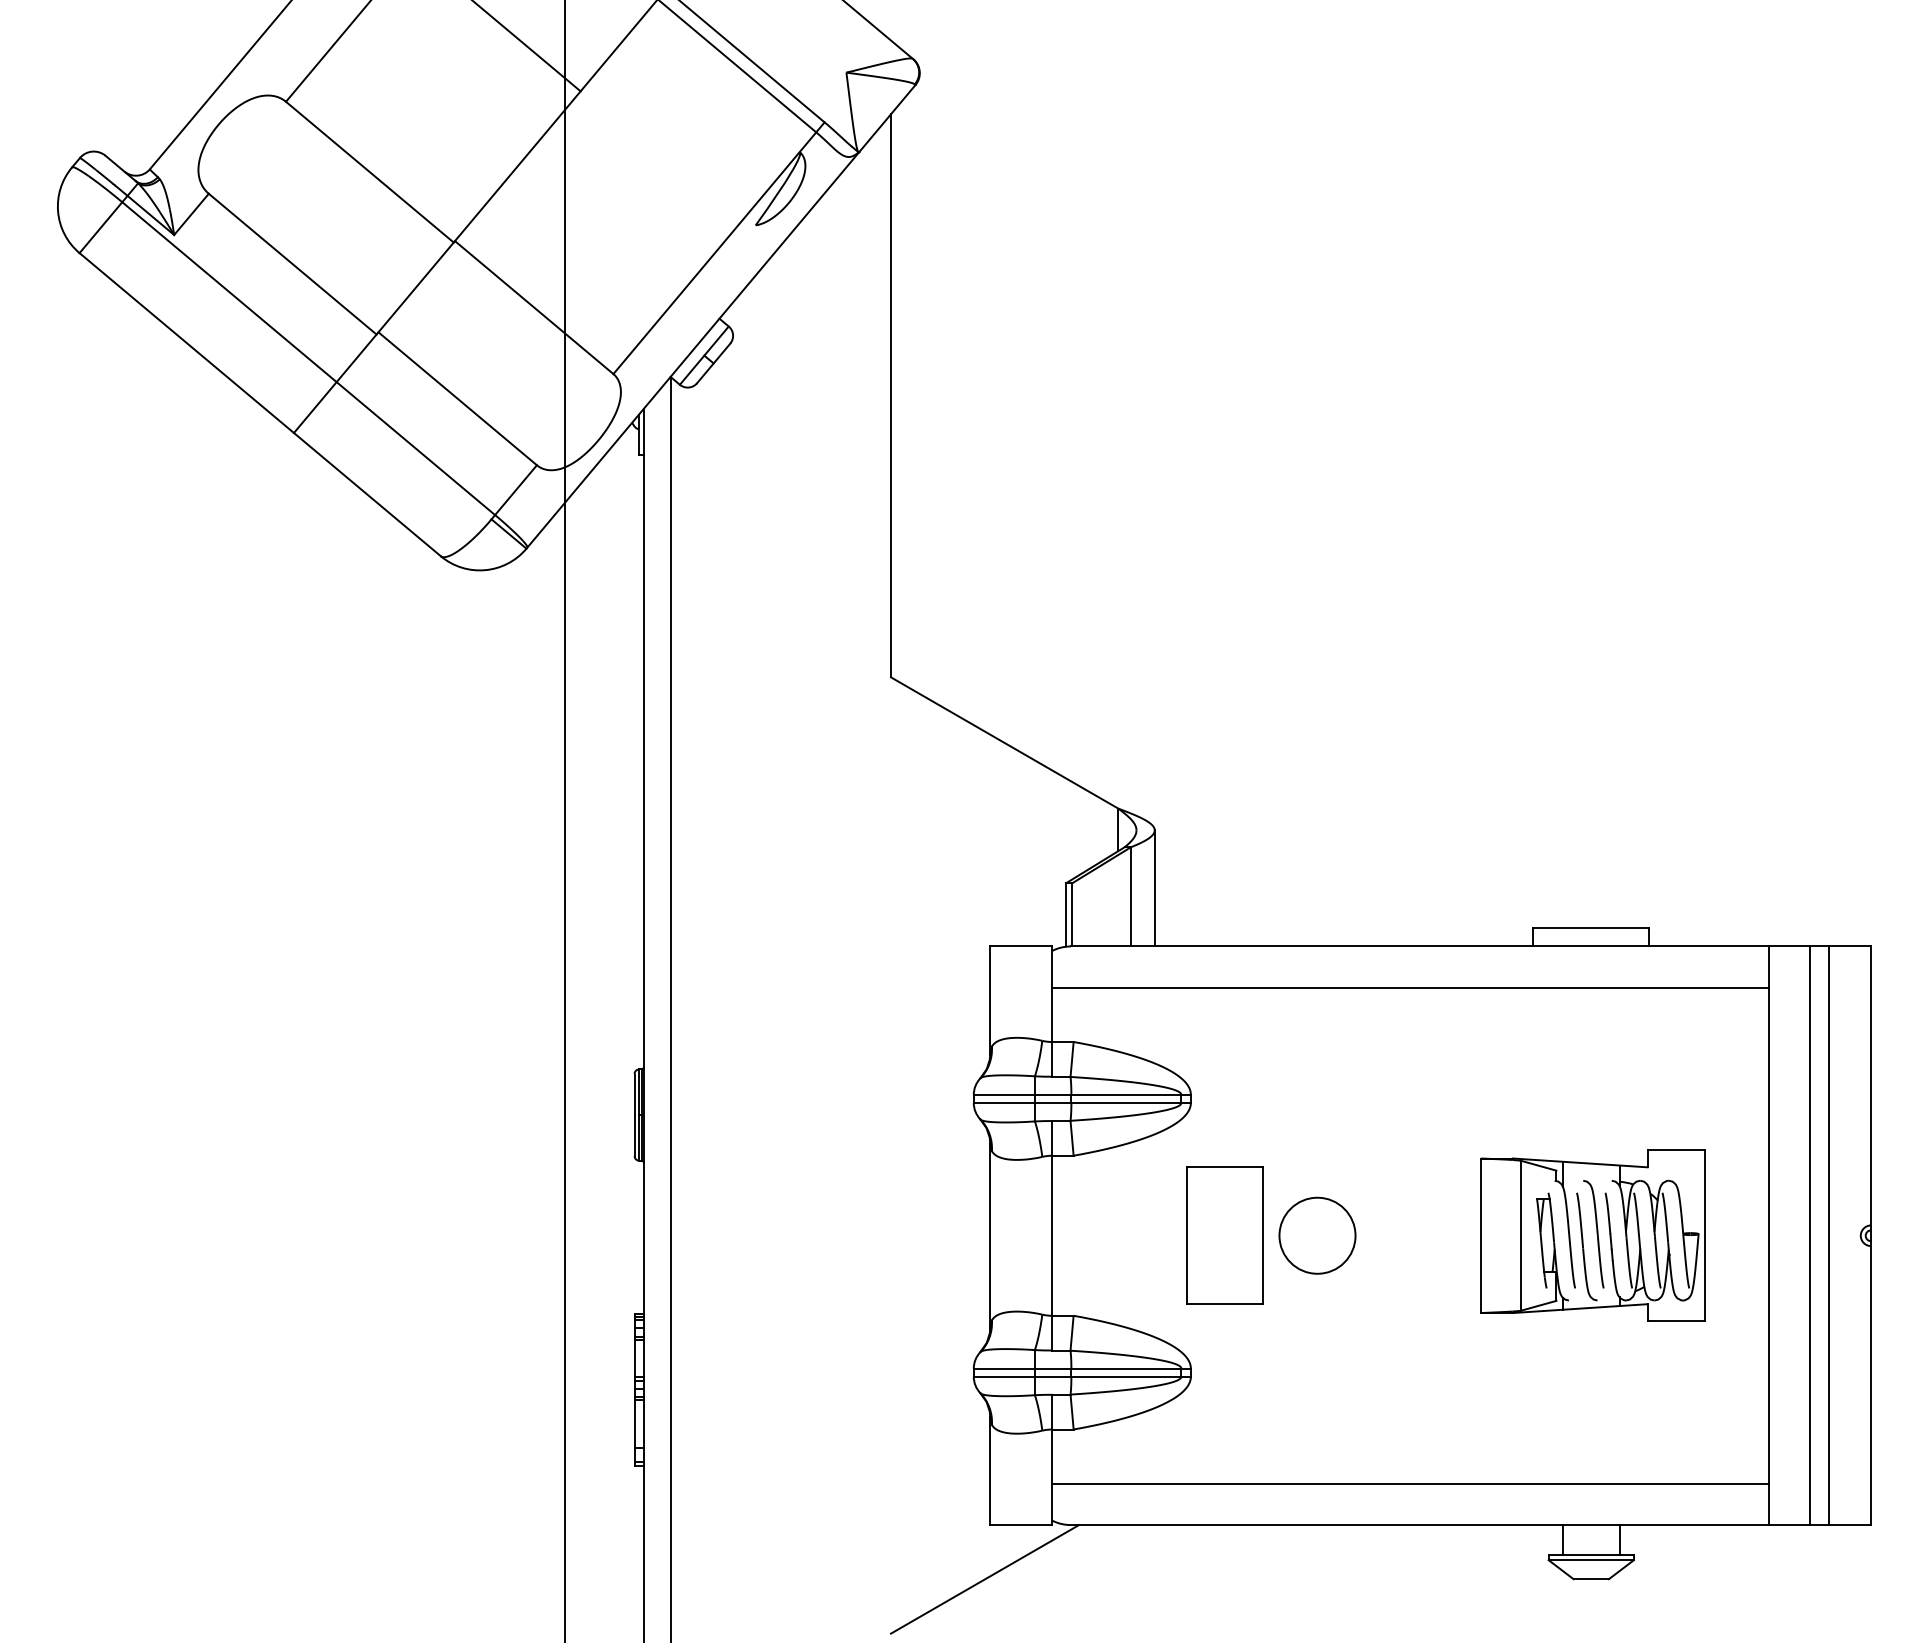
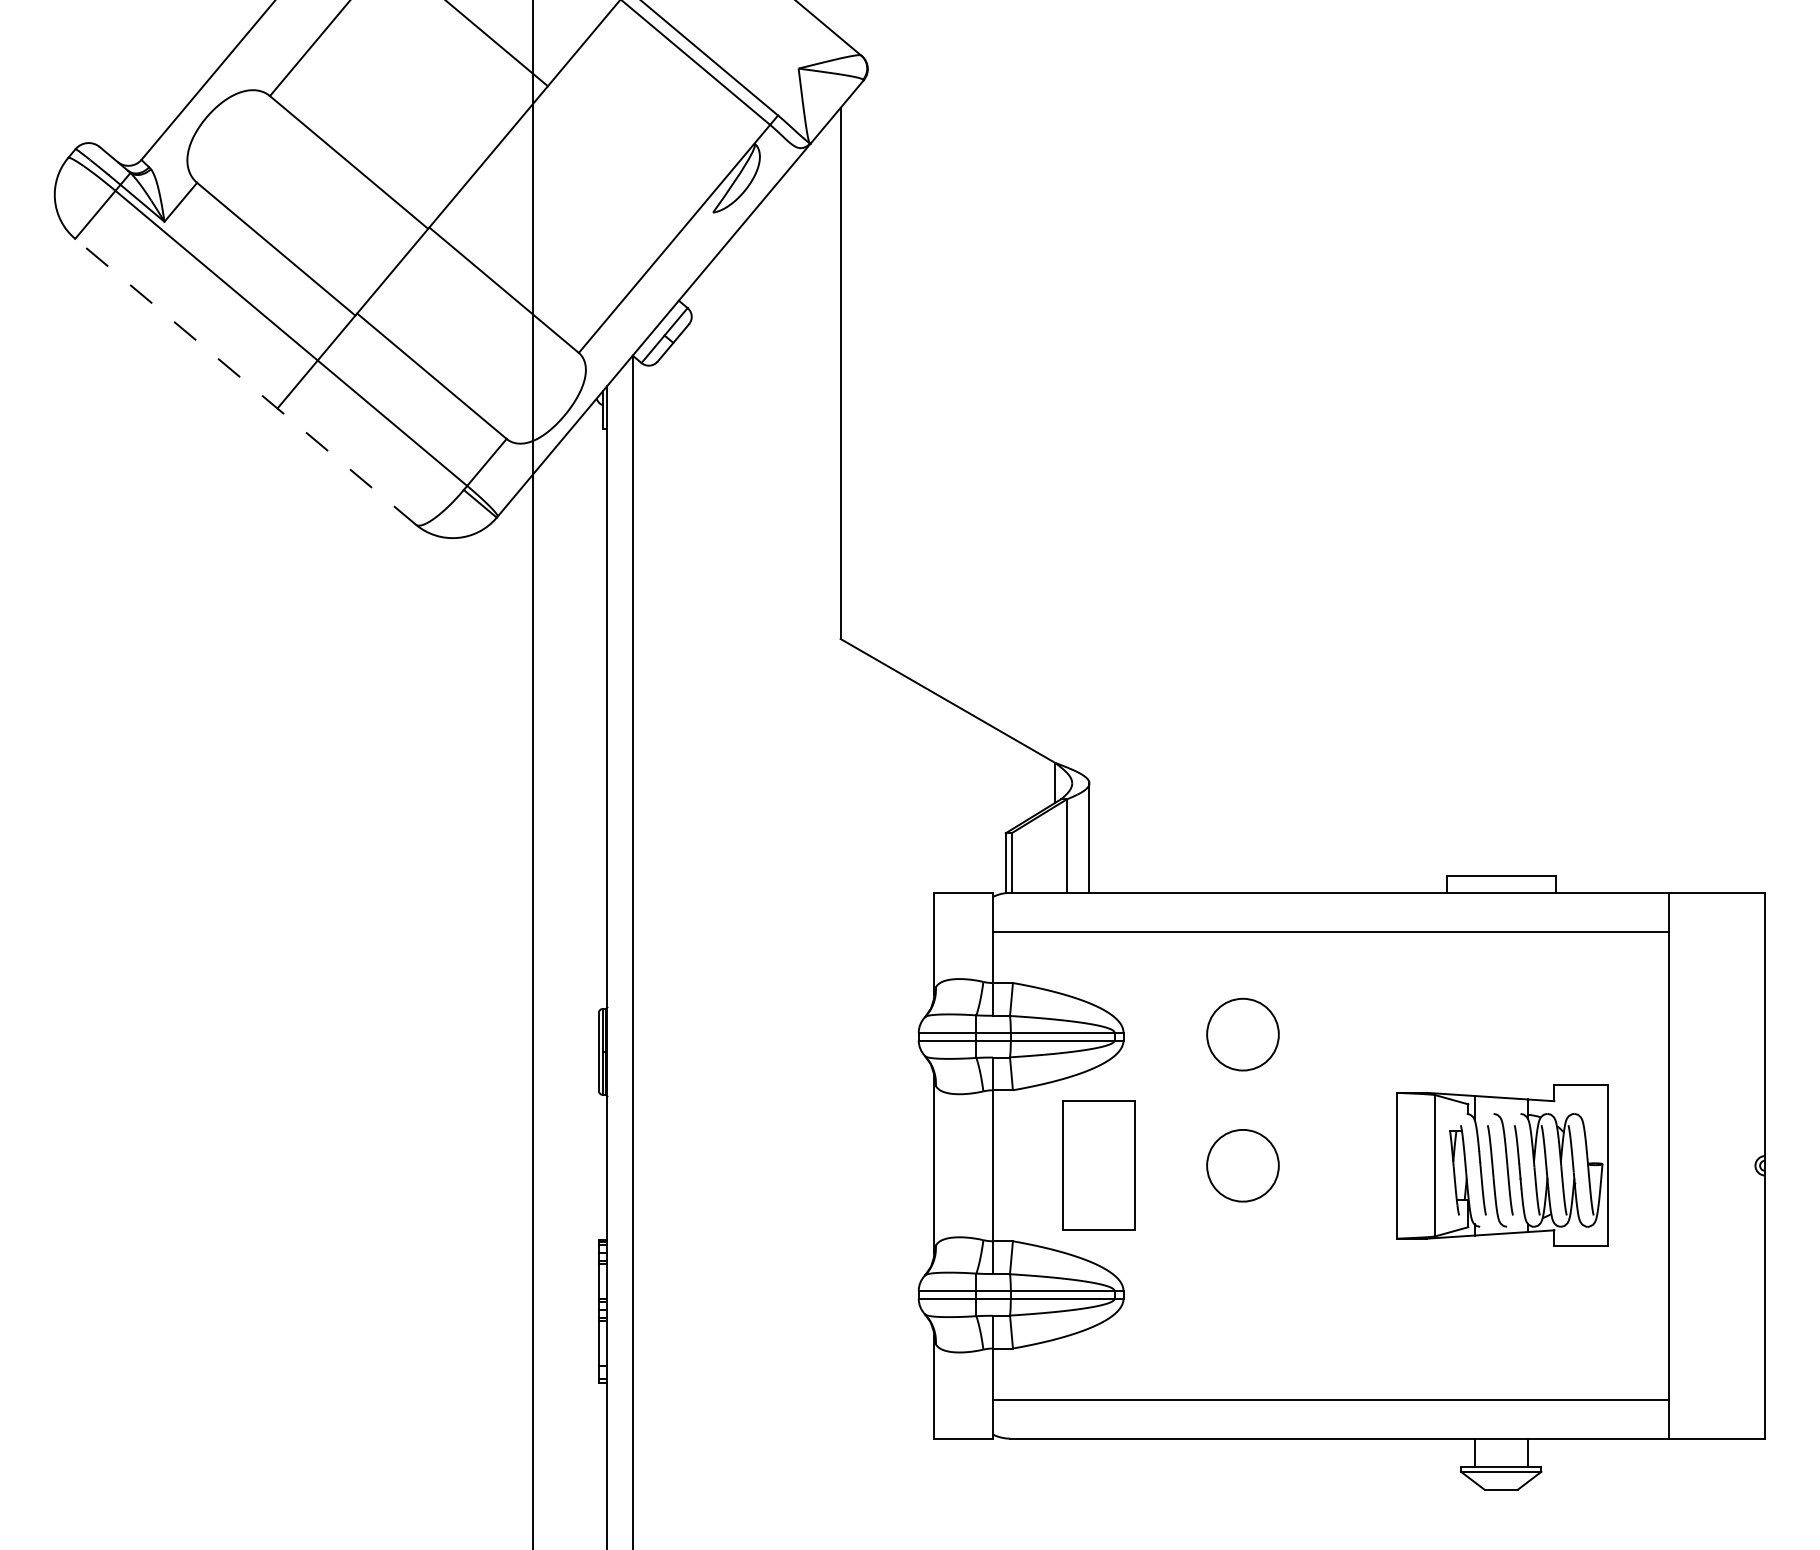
line: (260, 404) -> (245, 381), solid -> dashed
circle: (1317, 1096) -> (1242, 1034), added
part: (1224, 1235) -> (1098, 1165), moved
line: (1810, 1235) -> (1708, 1165), removed
line: (1828, 1235) -> (1725, 1165), removed
line: (984, 1579) -> (928, 1490), removed

